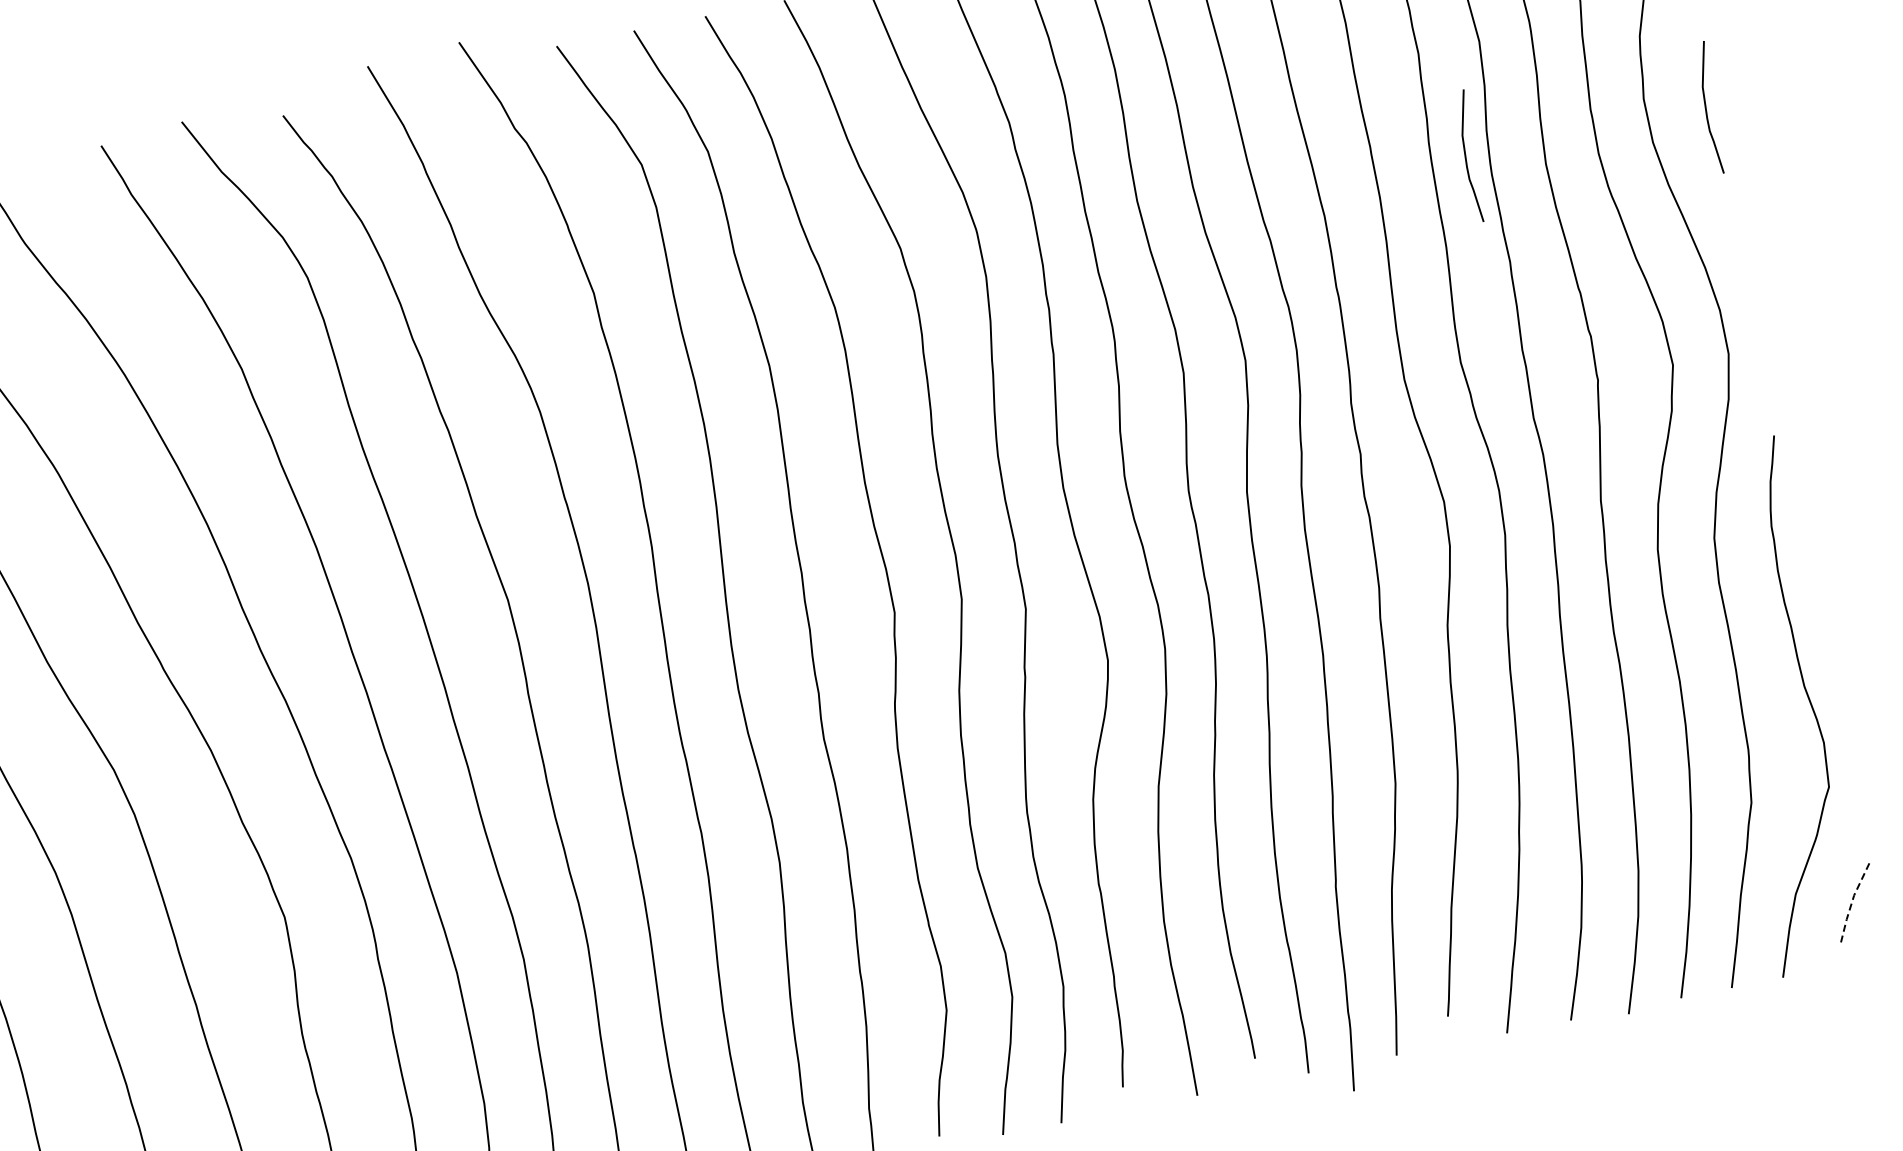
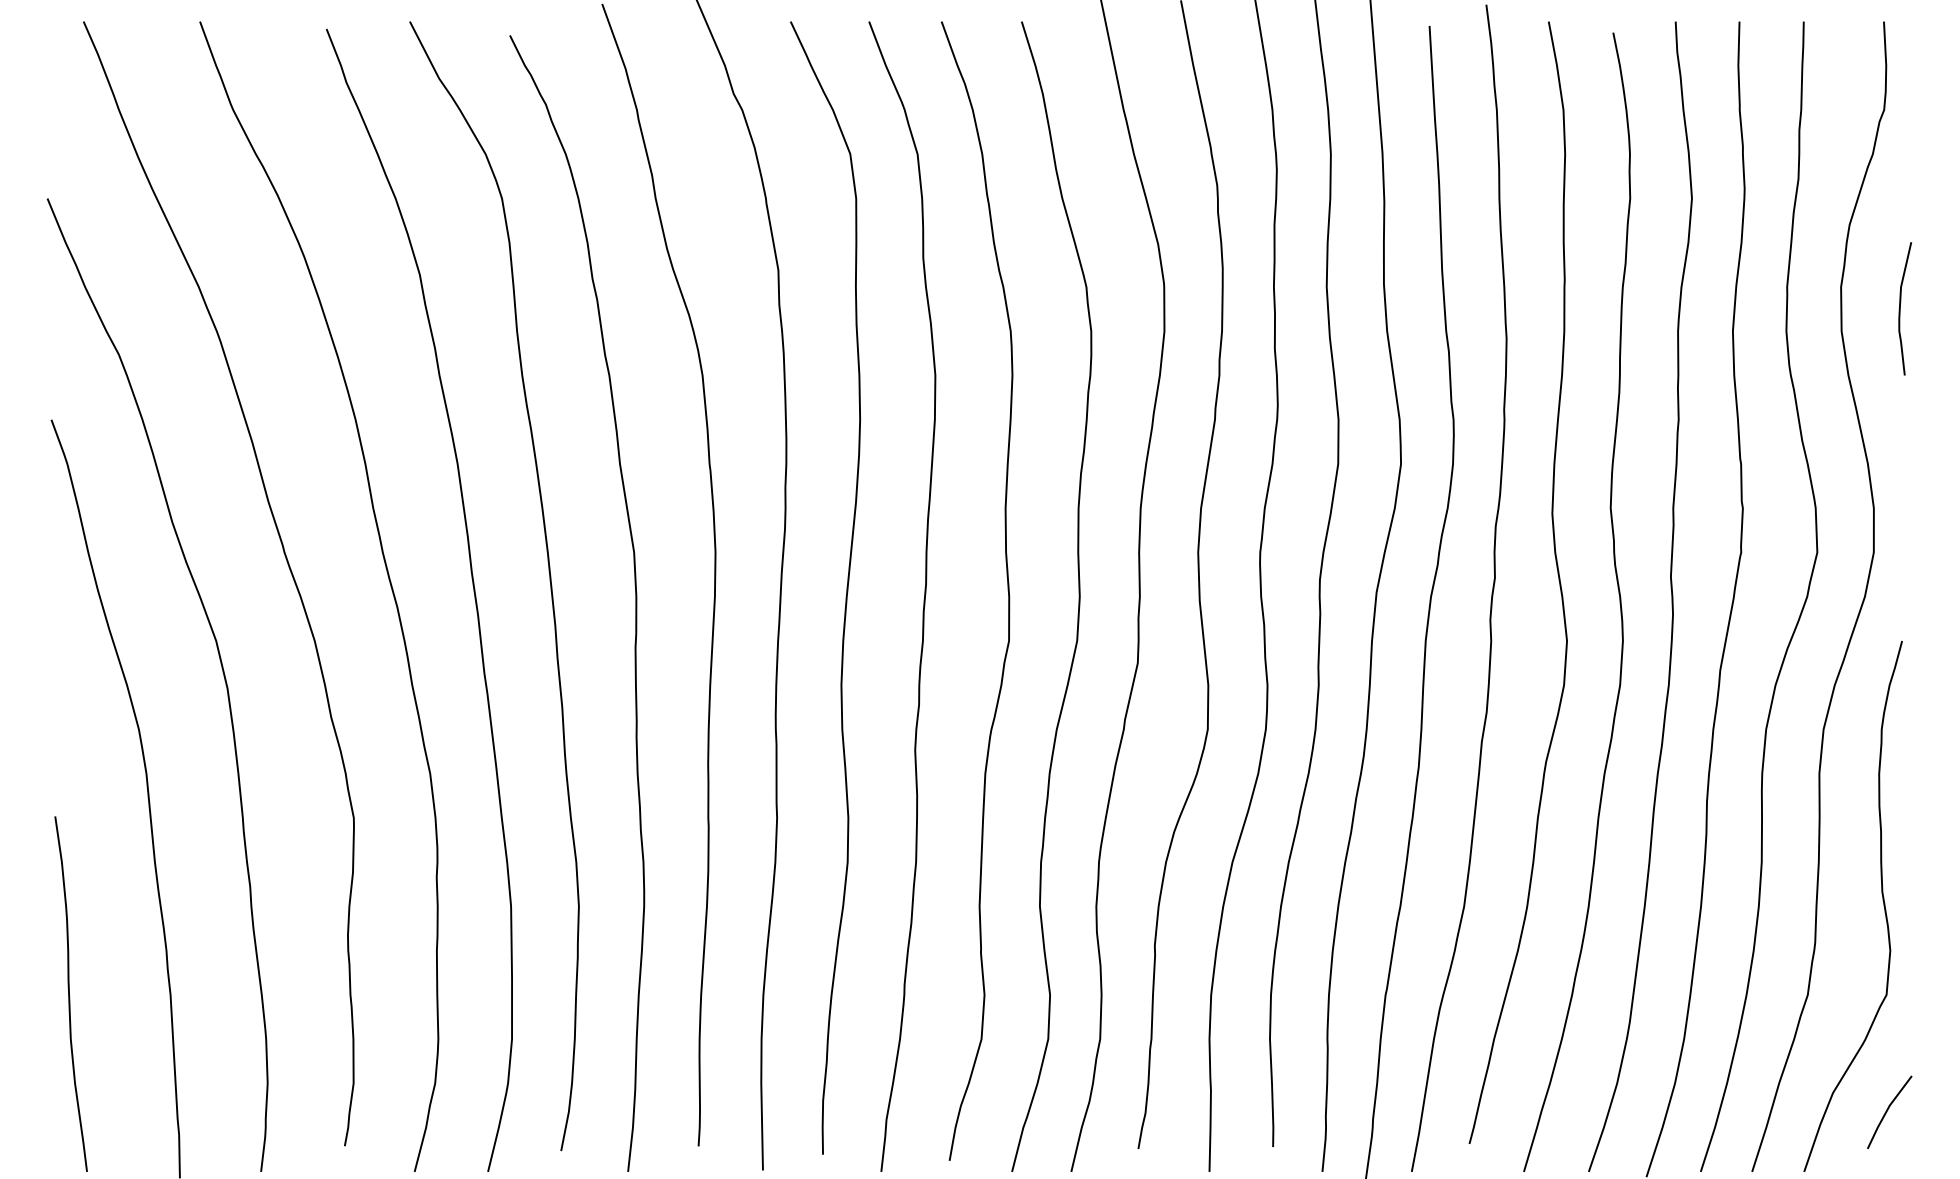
curve: (1466, 156) -> (1656, 308), removed
line: (1852, 900) -> (1887, 1110), dashed -> solid

